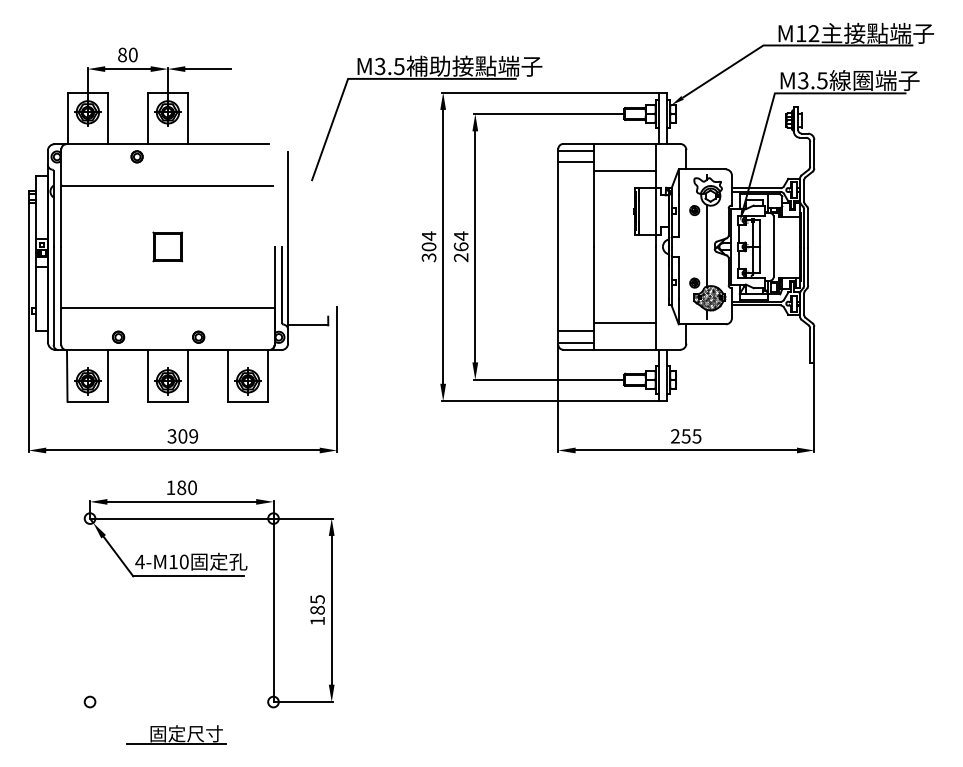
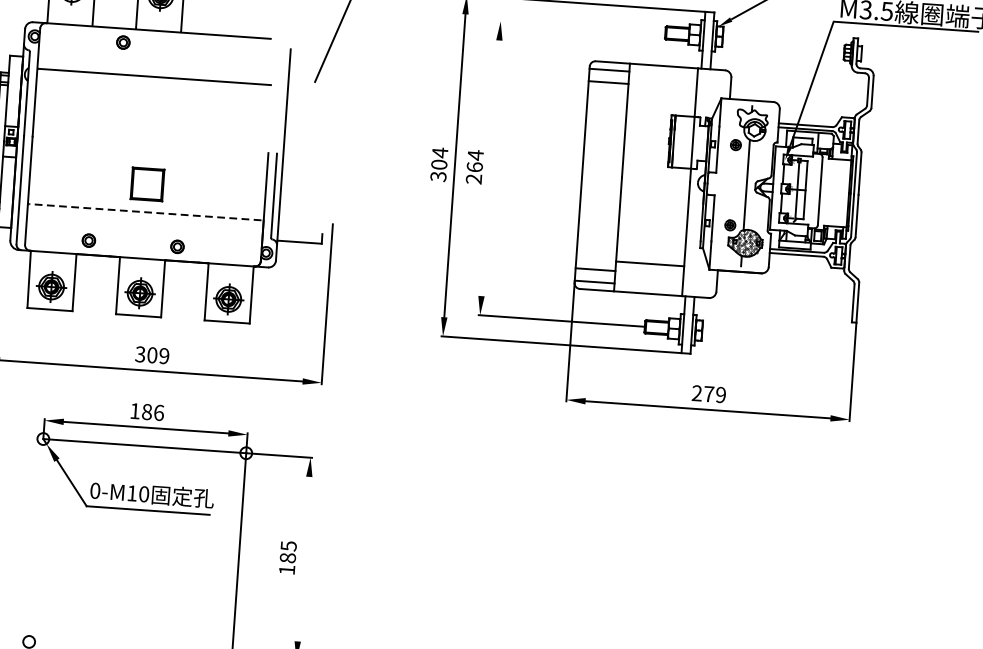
line: (549, 114) -> (582, 27), removed
line: (624, 170) -> (661, 95), removed
part: (167, 246) -> (147, 183), moved
line: (475, 246) -> (490, 167), removed
line: (167, 308) -> (145, 212), solid -> dashed
text: (691, 436) -> (714, 394), 255 -> 279
text: (192, 487) -> (159, 412), 180 -> 186
text: (139, 561) -> (94, 490), 4-M10 -> 0-M10
line: (331, 609) -> (303, 558), removed

